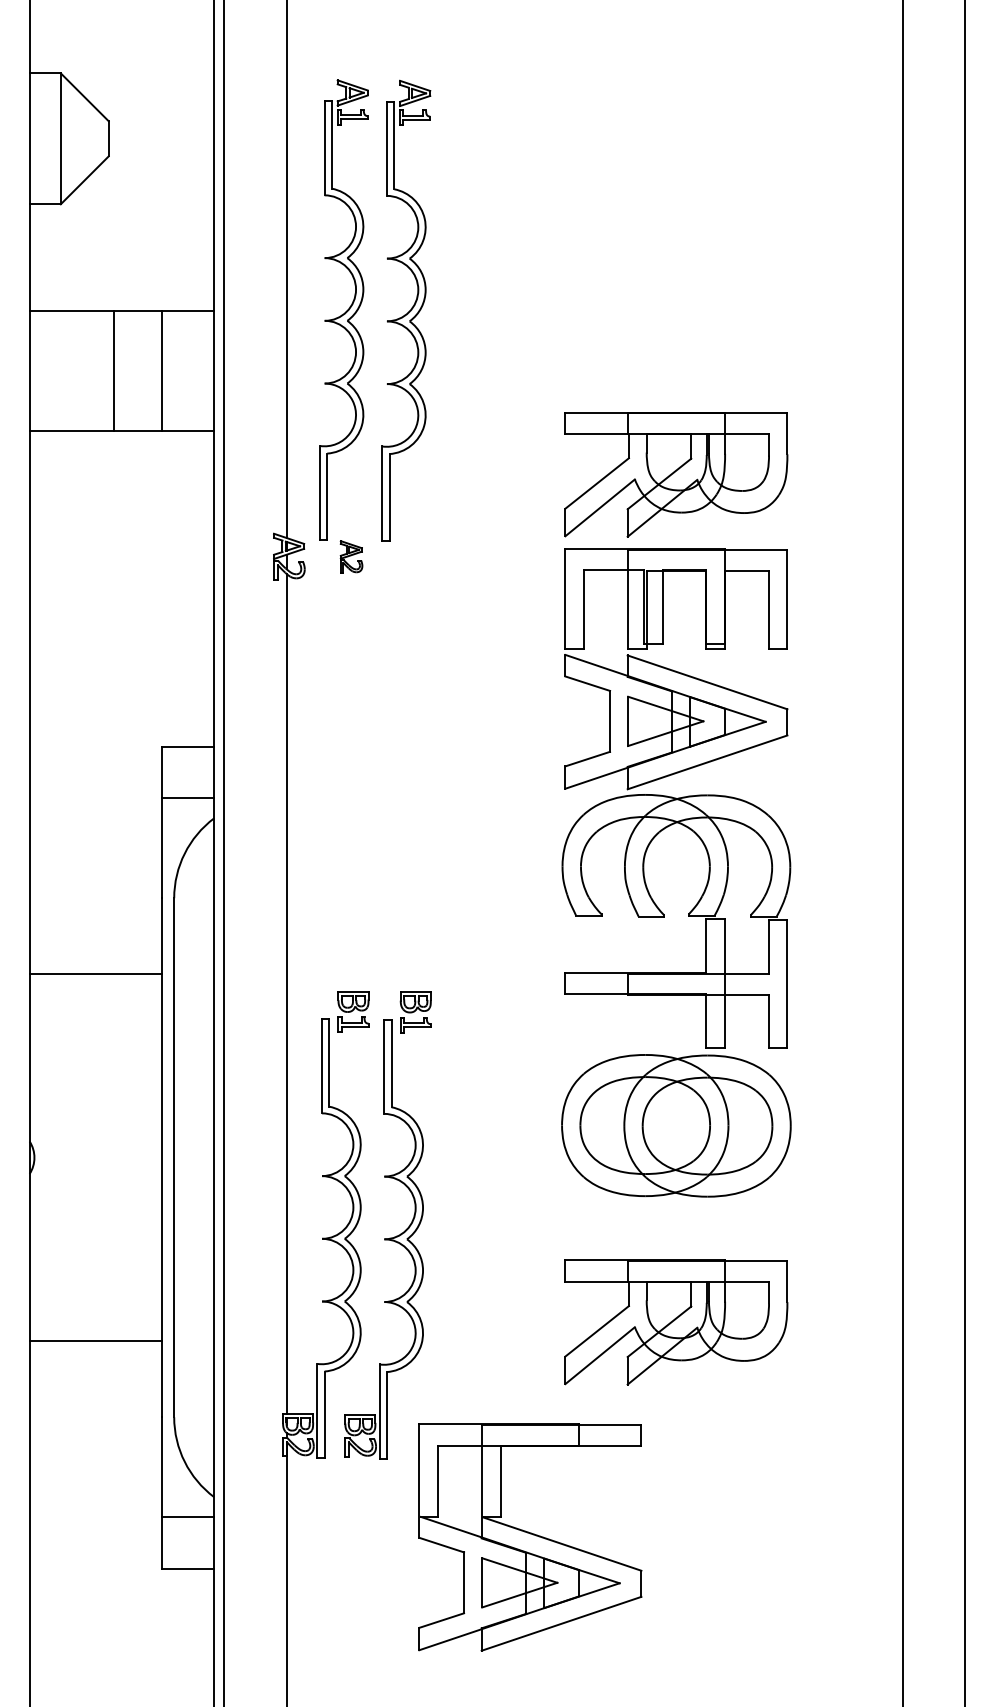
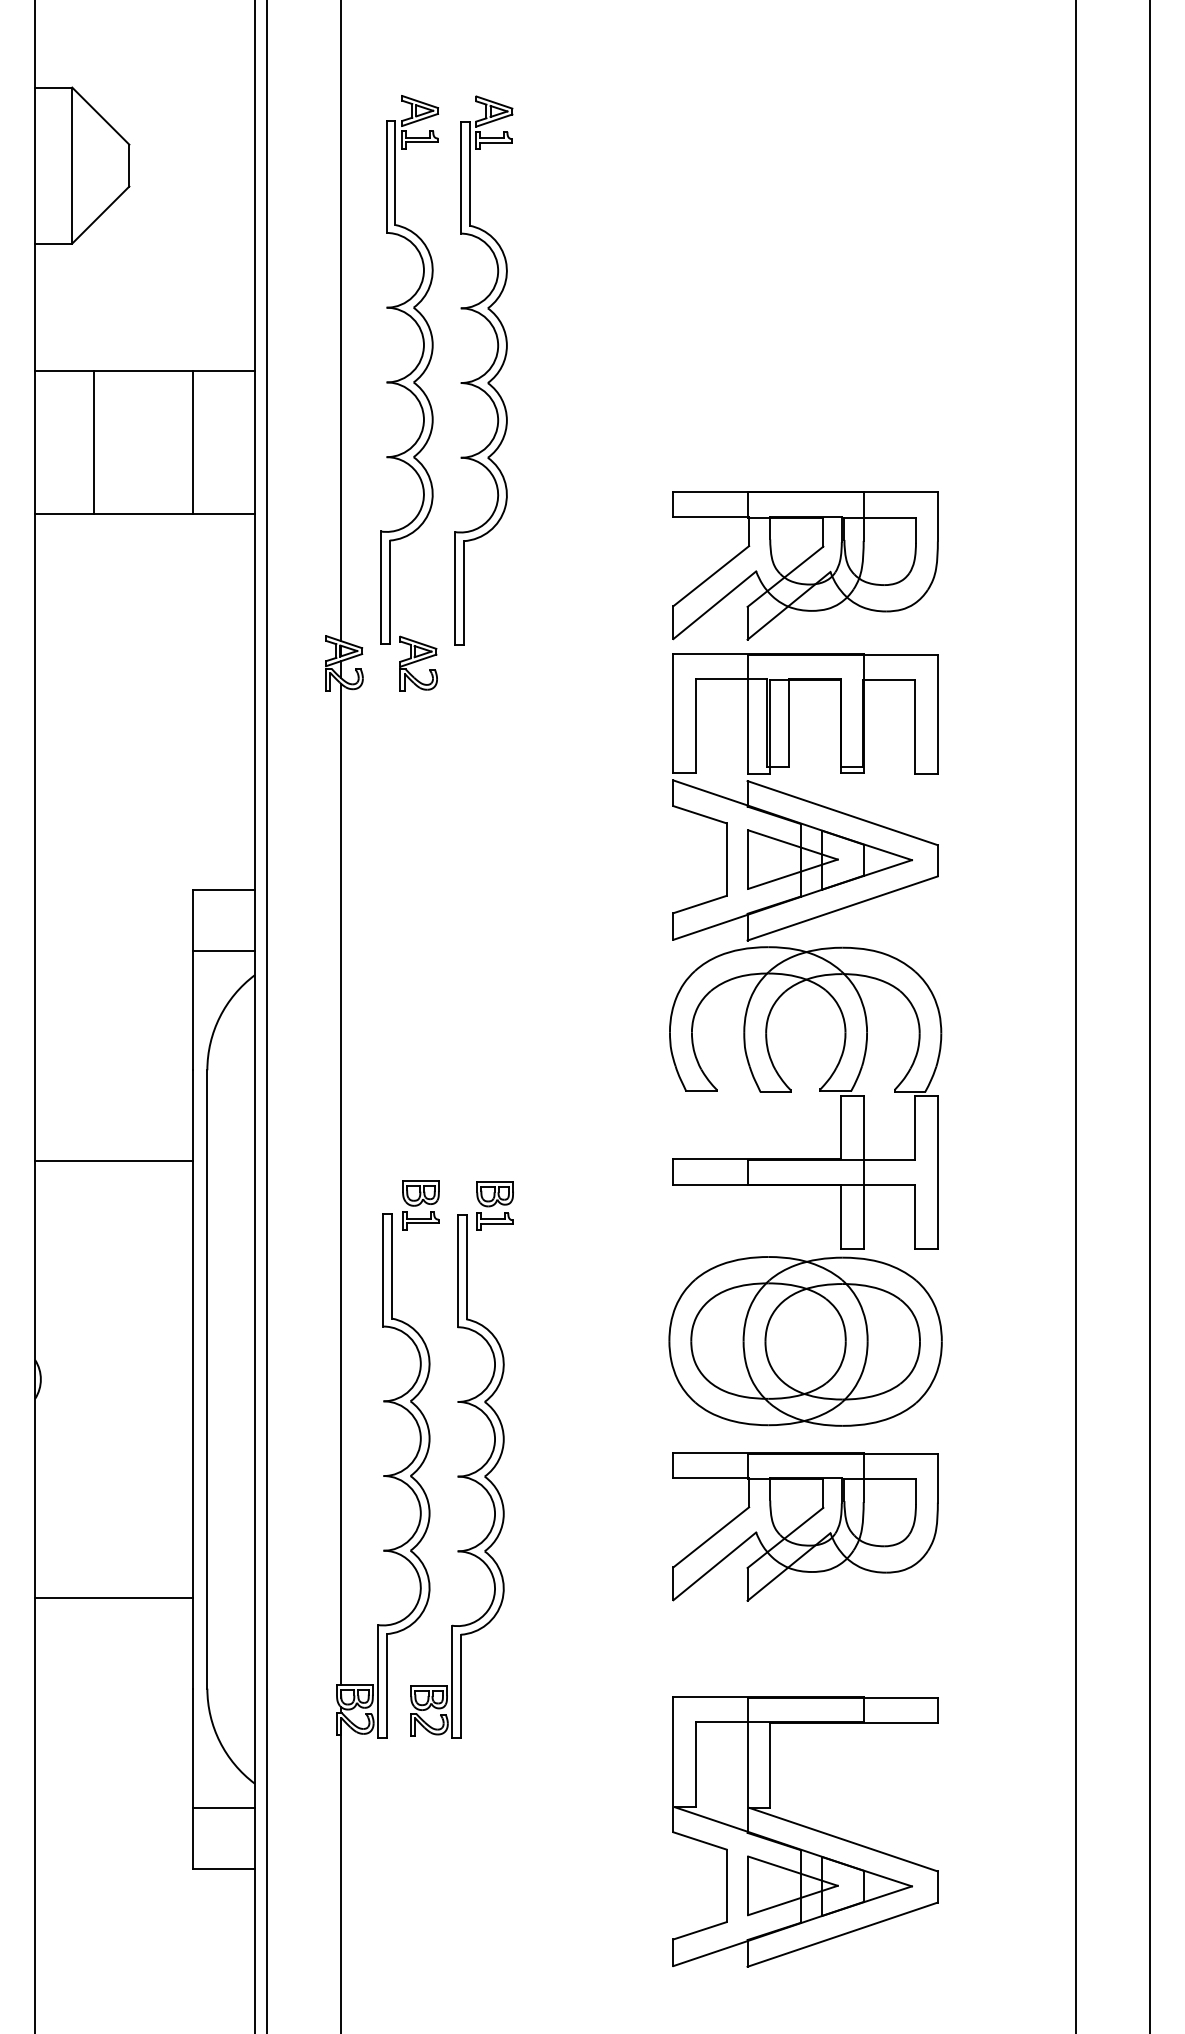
line: (113, 371) -> (93, 442), moved
part: (351, 556) -> (418, 663), size x1.43
part: (676, 1322) -> (805, 1526), moved
part: (530, 1537) -> (805, 1831), moved

